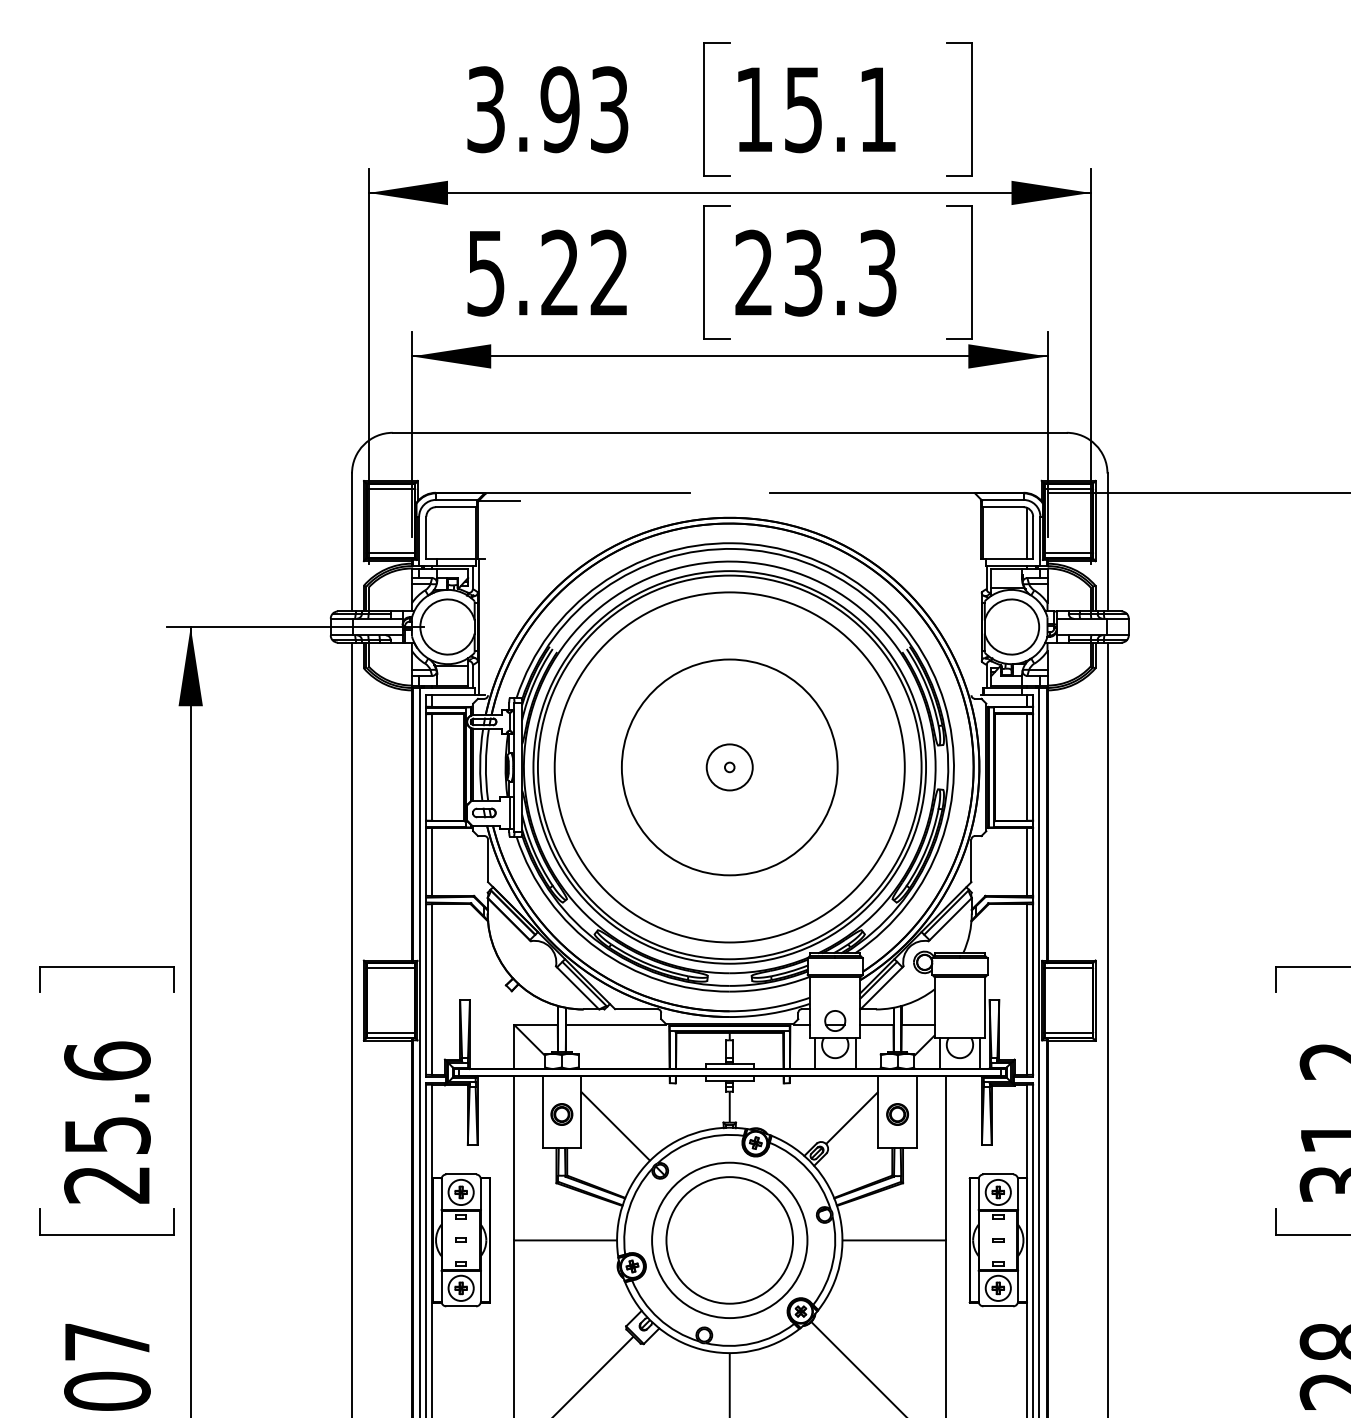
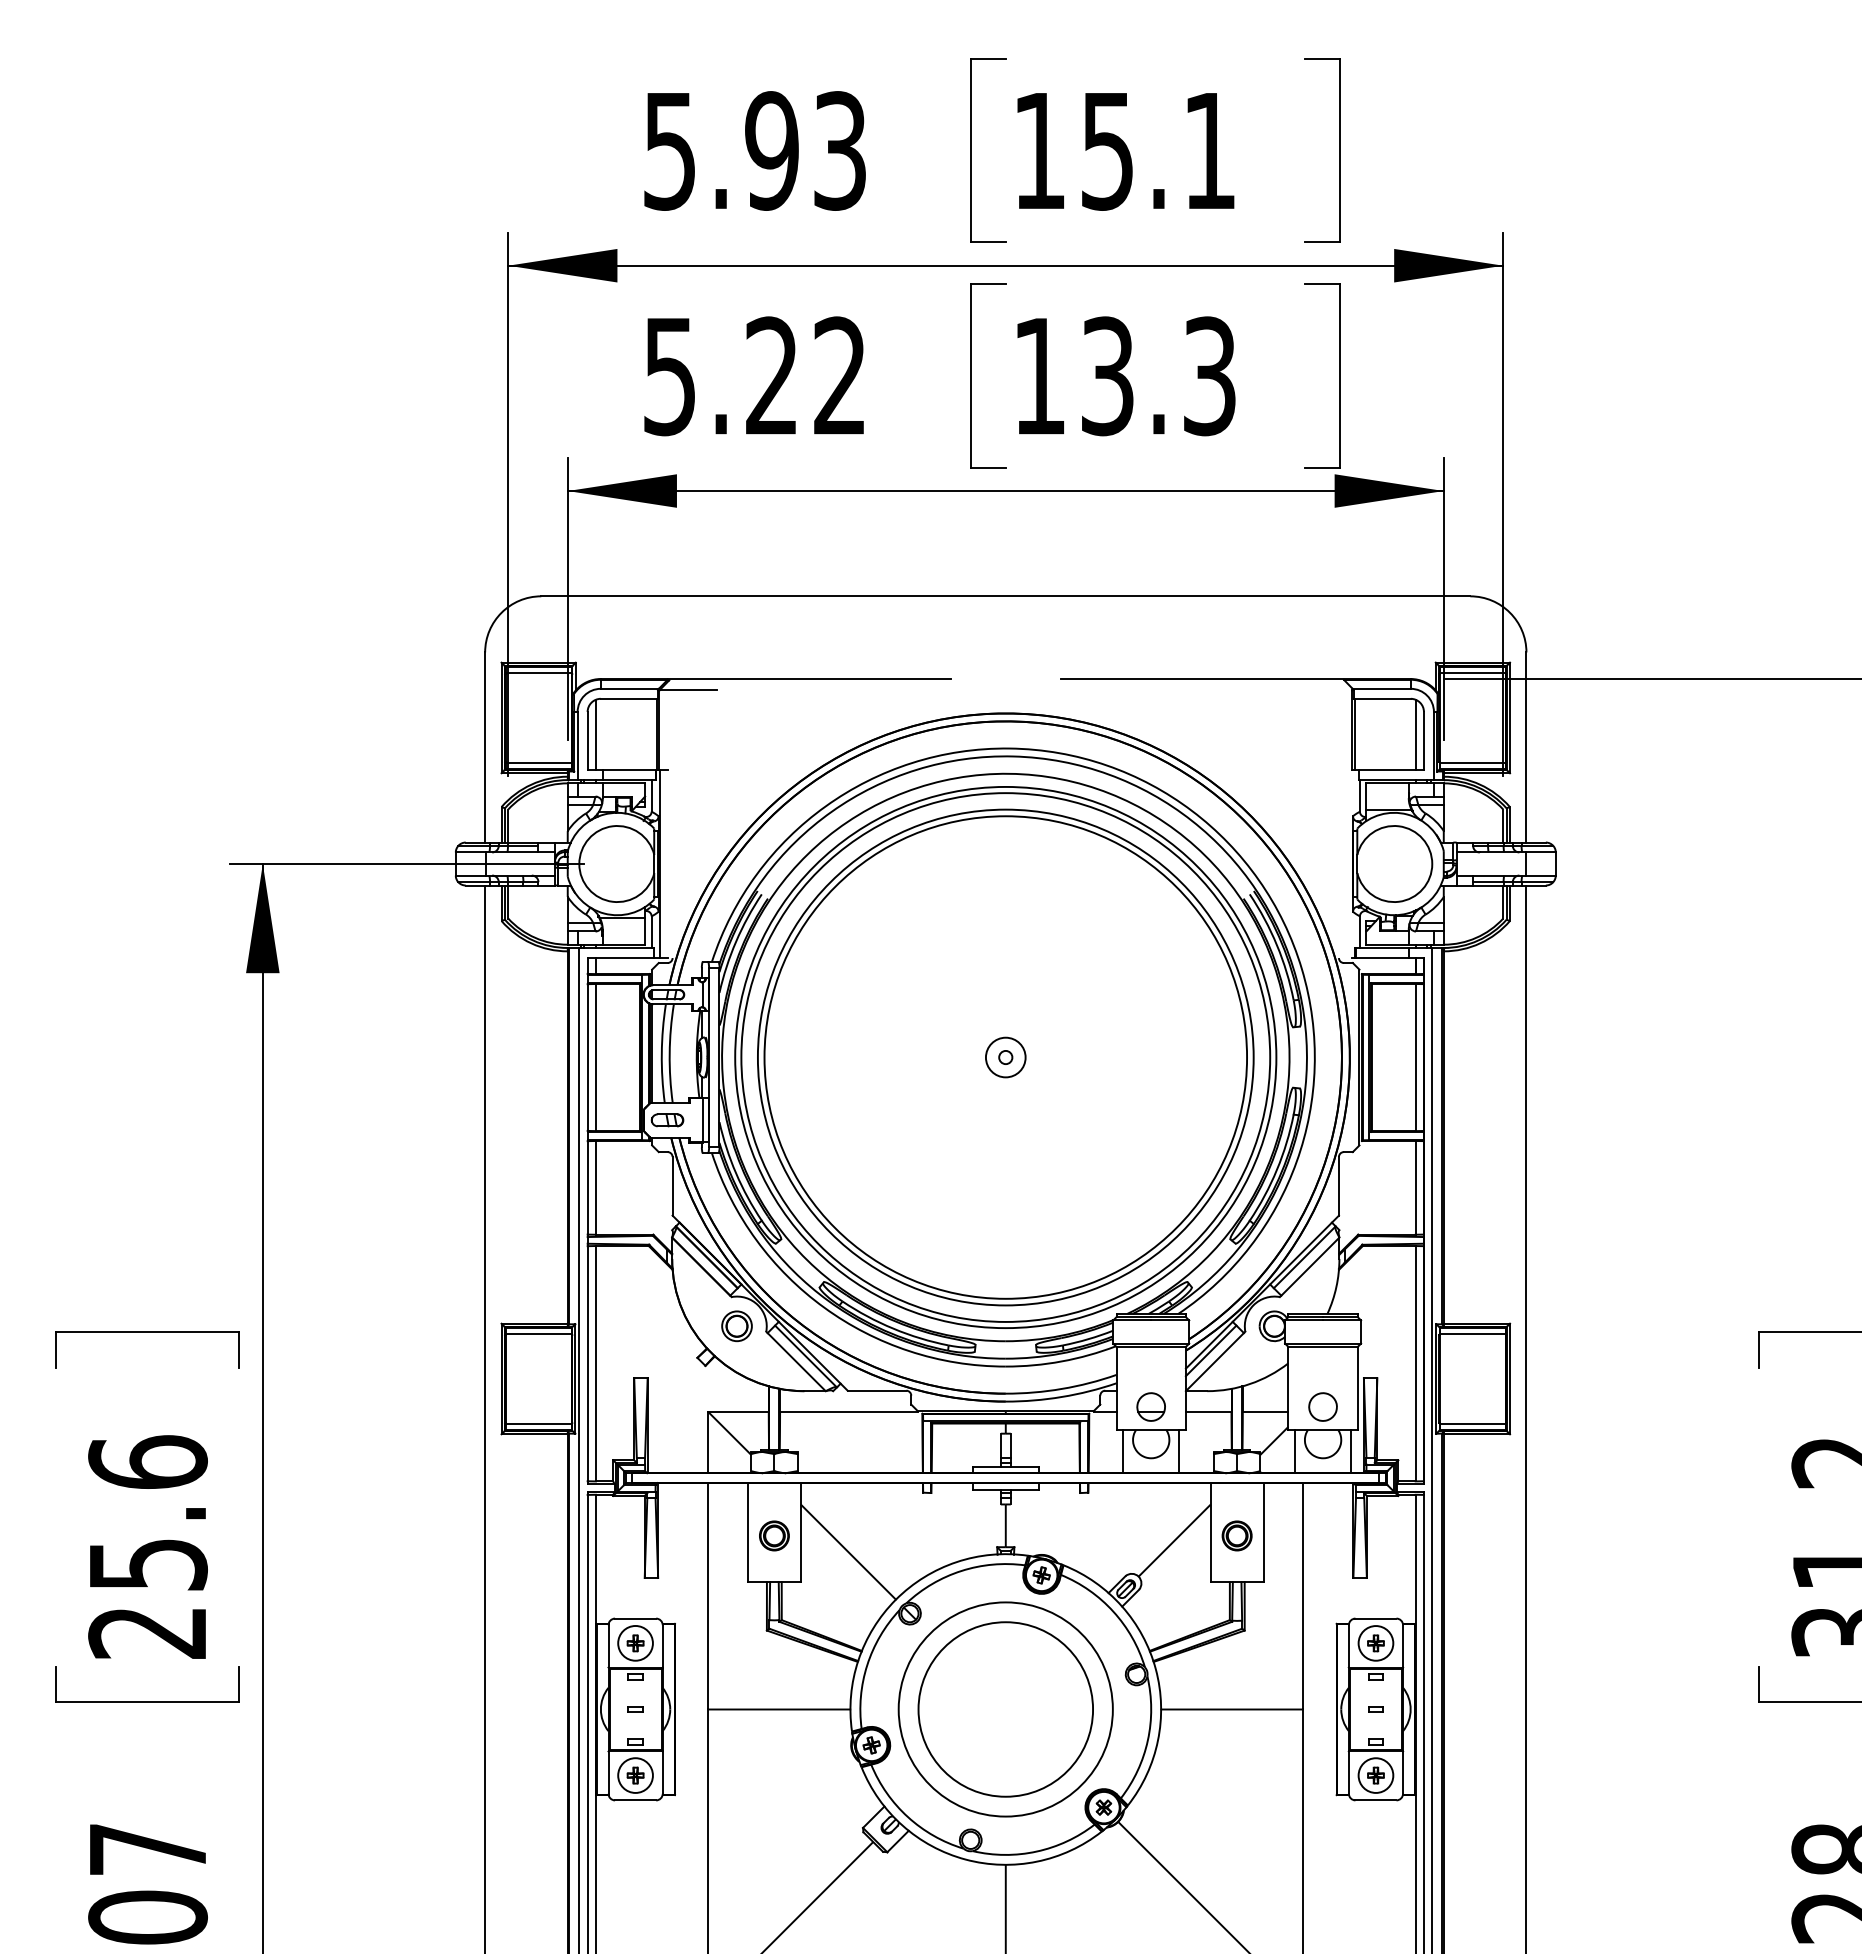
text: (485, 109) -> (669, 150), 3.93 -> 5.93
text: (753, 272) -> (1038, 375), 23.3 -> 13.3
line: (432, 533) -> (595, 734), added
circle: (729, 767) -> (1005, 1057), size x0.62
circle: (729, 767) -> (1005, 1057), size x1.67
part: (534, 962) -> (736, 1326), added
part: (959, 1020) -> (1322, 1406), added

